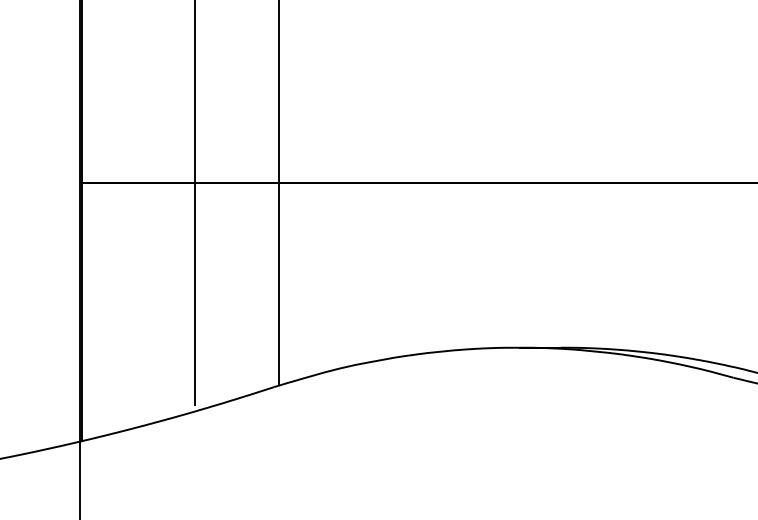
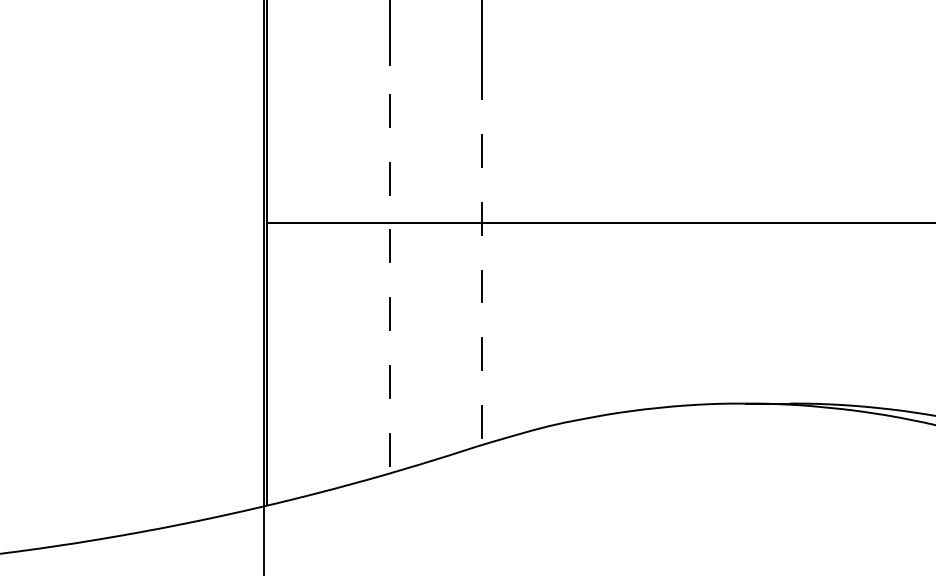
line: (278, 213) -> (481, 256), solid -> dashed
line: (195, 221) -> (390, 265), solid -> dashed

